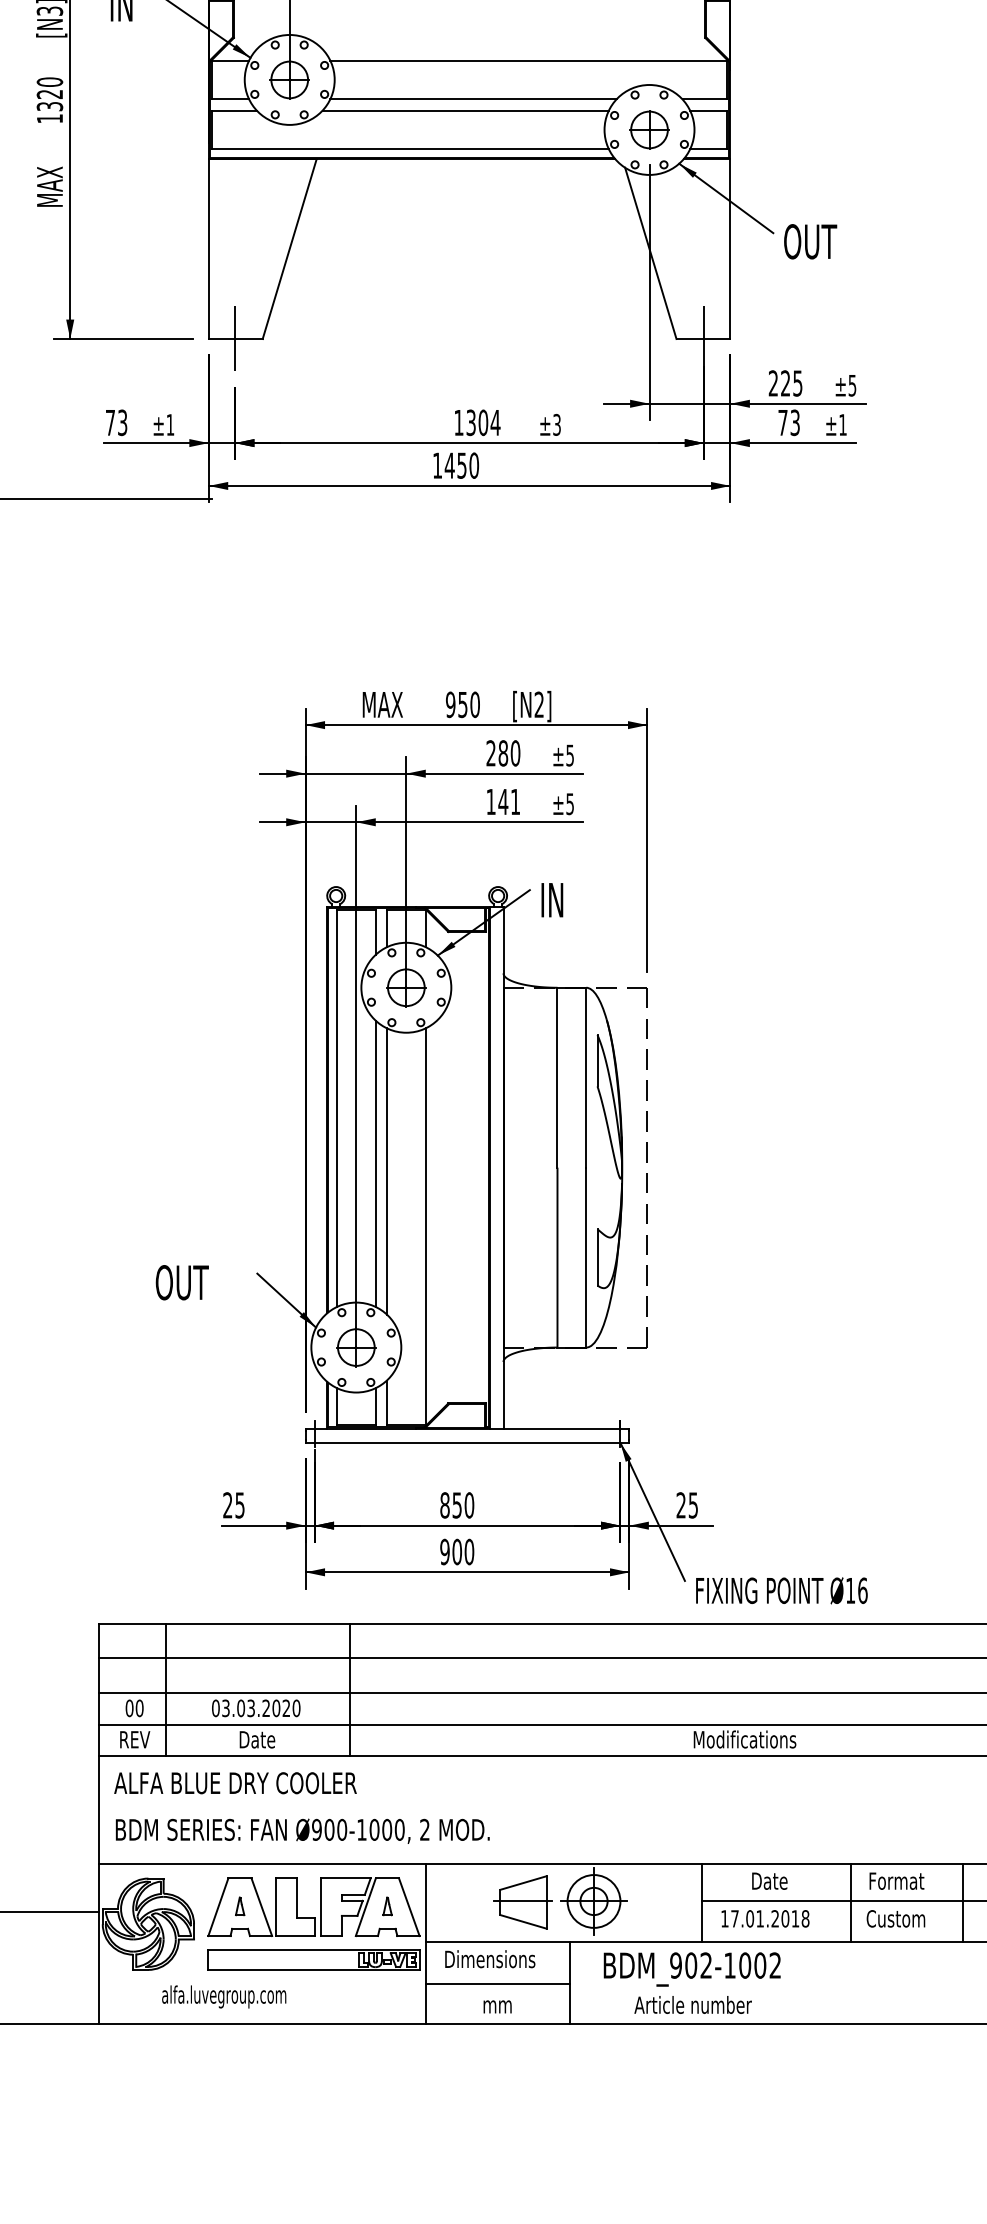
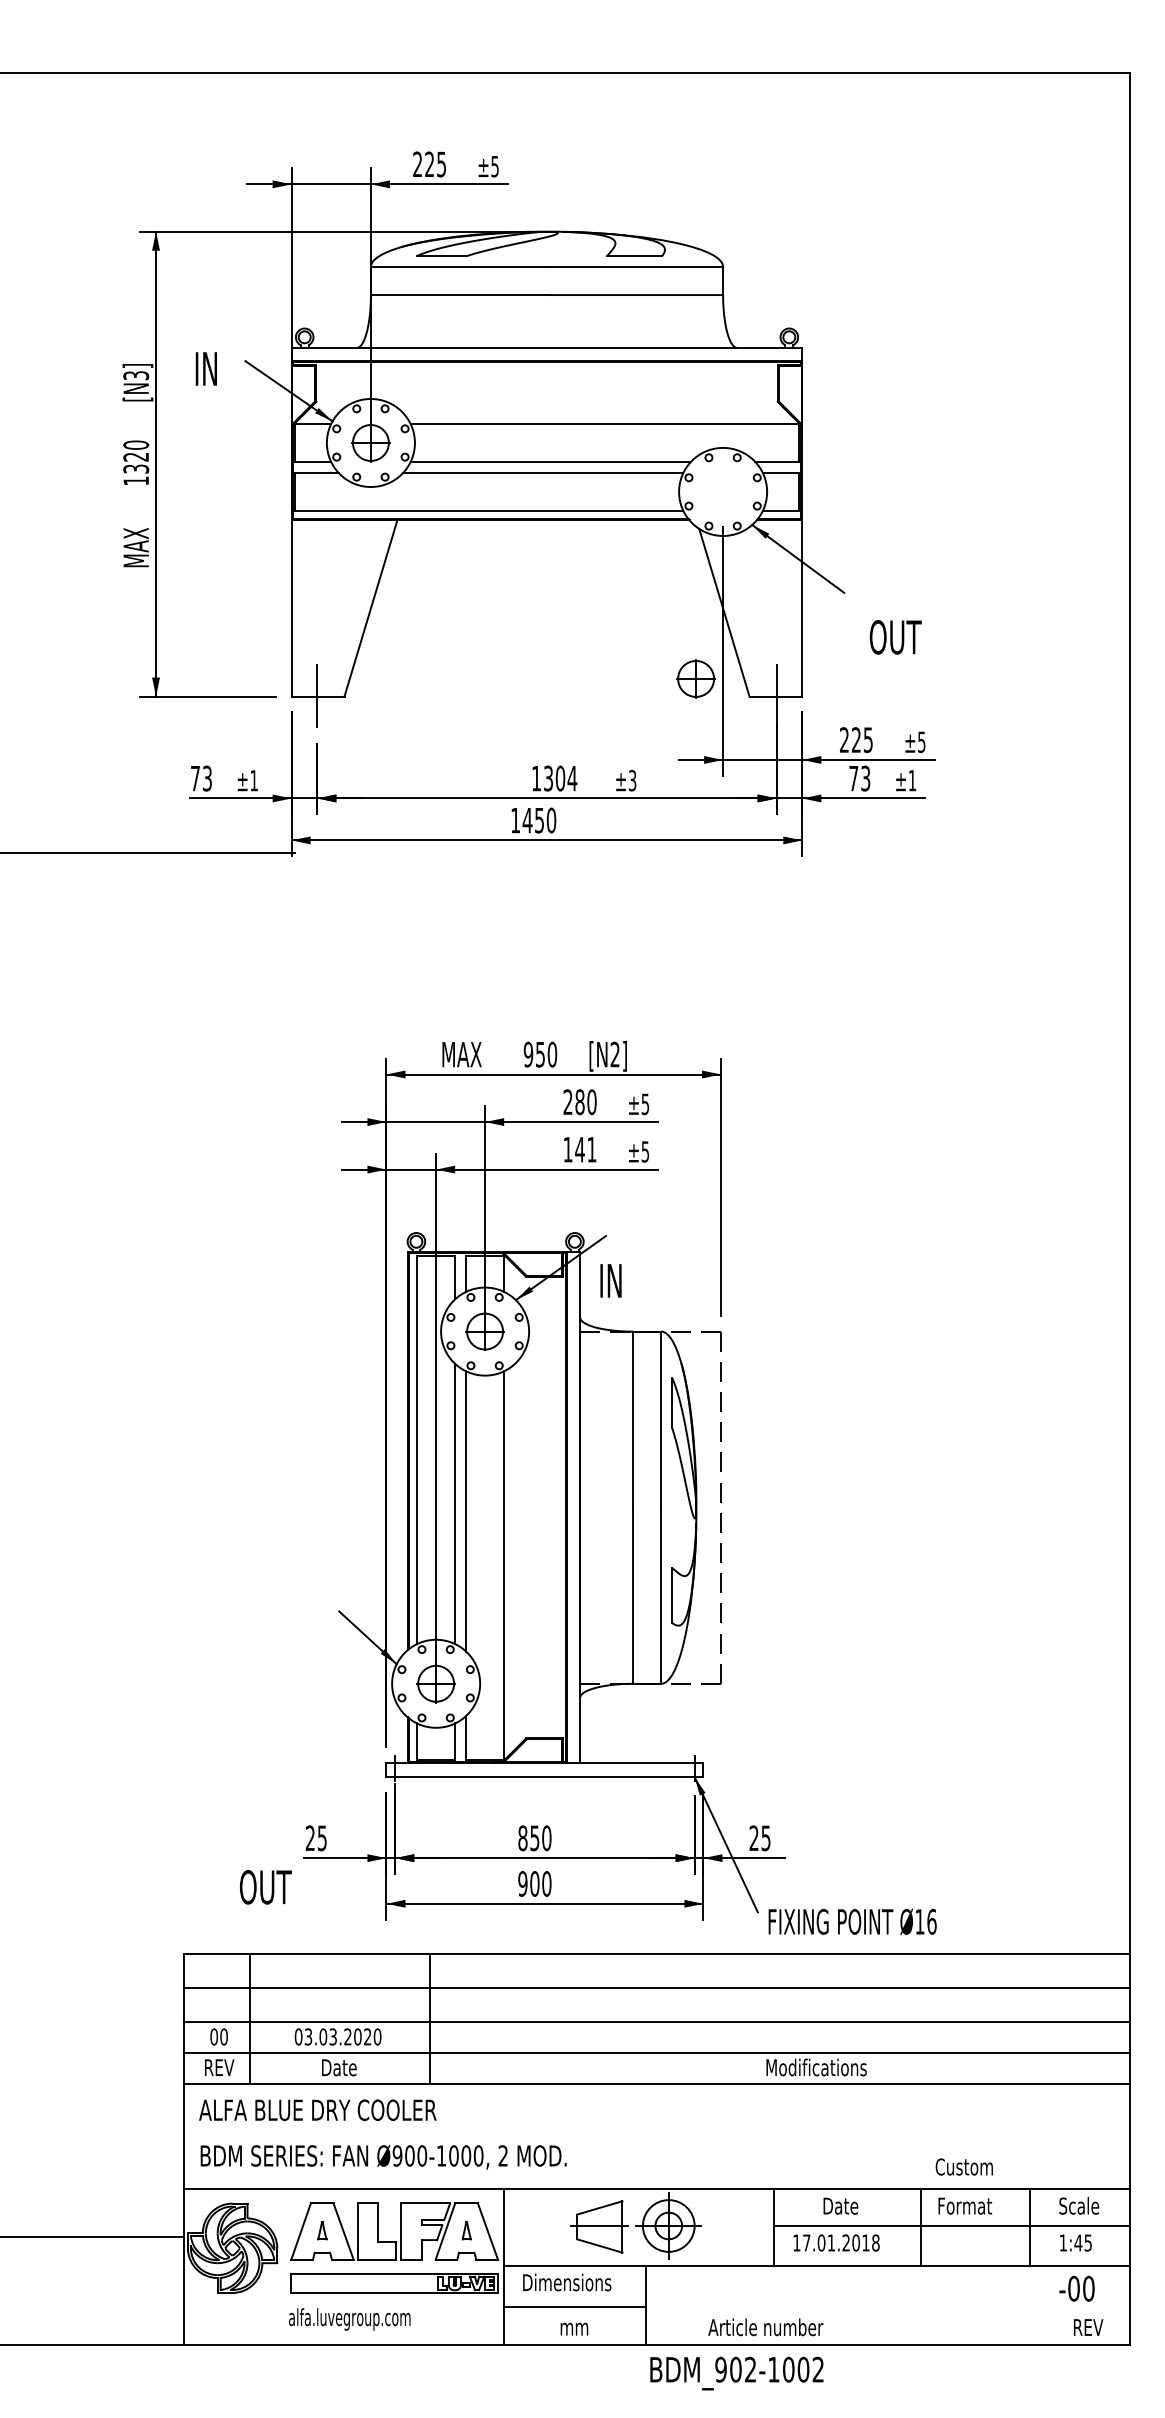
part: (648, 129) -> (695, 678), moved
text: (810, 241) -> (895, 637), moved
text: (551, 899) -> (610, 1280), moved
text: (182, 1282) -> (265, 1887), moved
text: (895, 1918) -> (963, 2166), moved
text: (691, 1969) -> (736, 2373), moved
text: (223, 1997) -> (349, 2319), moved

